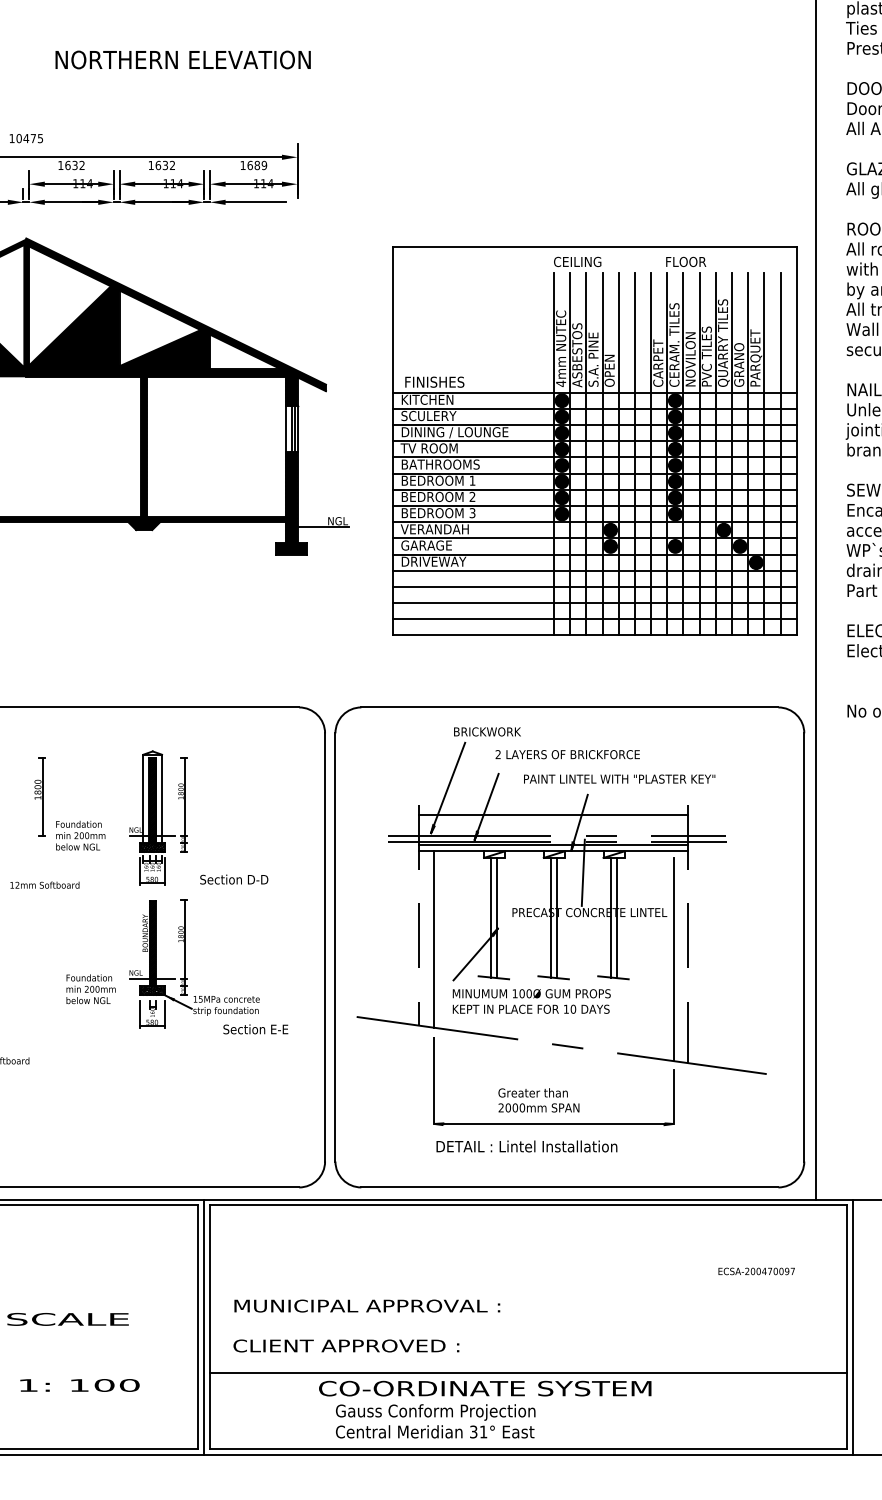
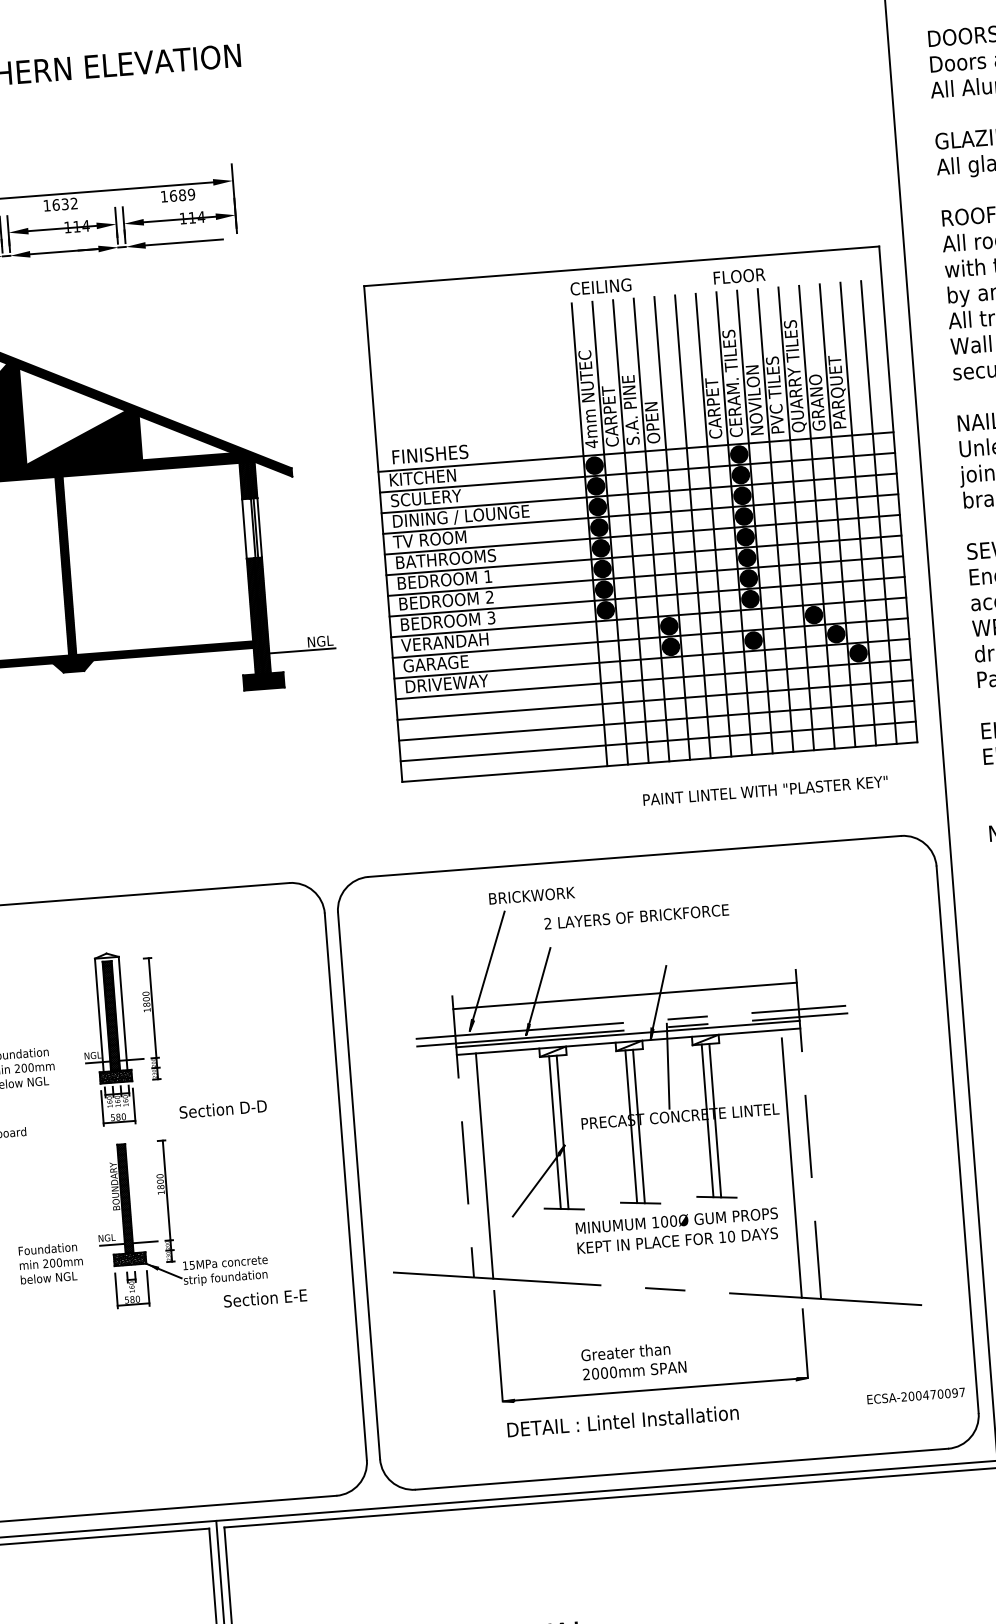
text: (577, 355) -> (609, 406), ASBESTOS -> CARPET
text: (619, 778) -> (765, 789), moved
text: (531, 1001) -> (677, 1230), moved
text: (756, 1271) -> (915, 1396), moved

